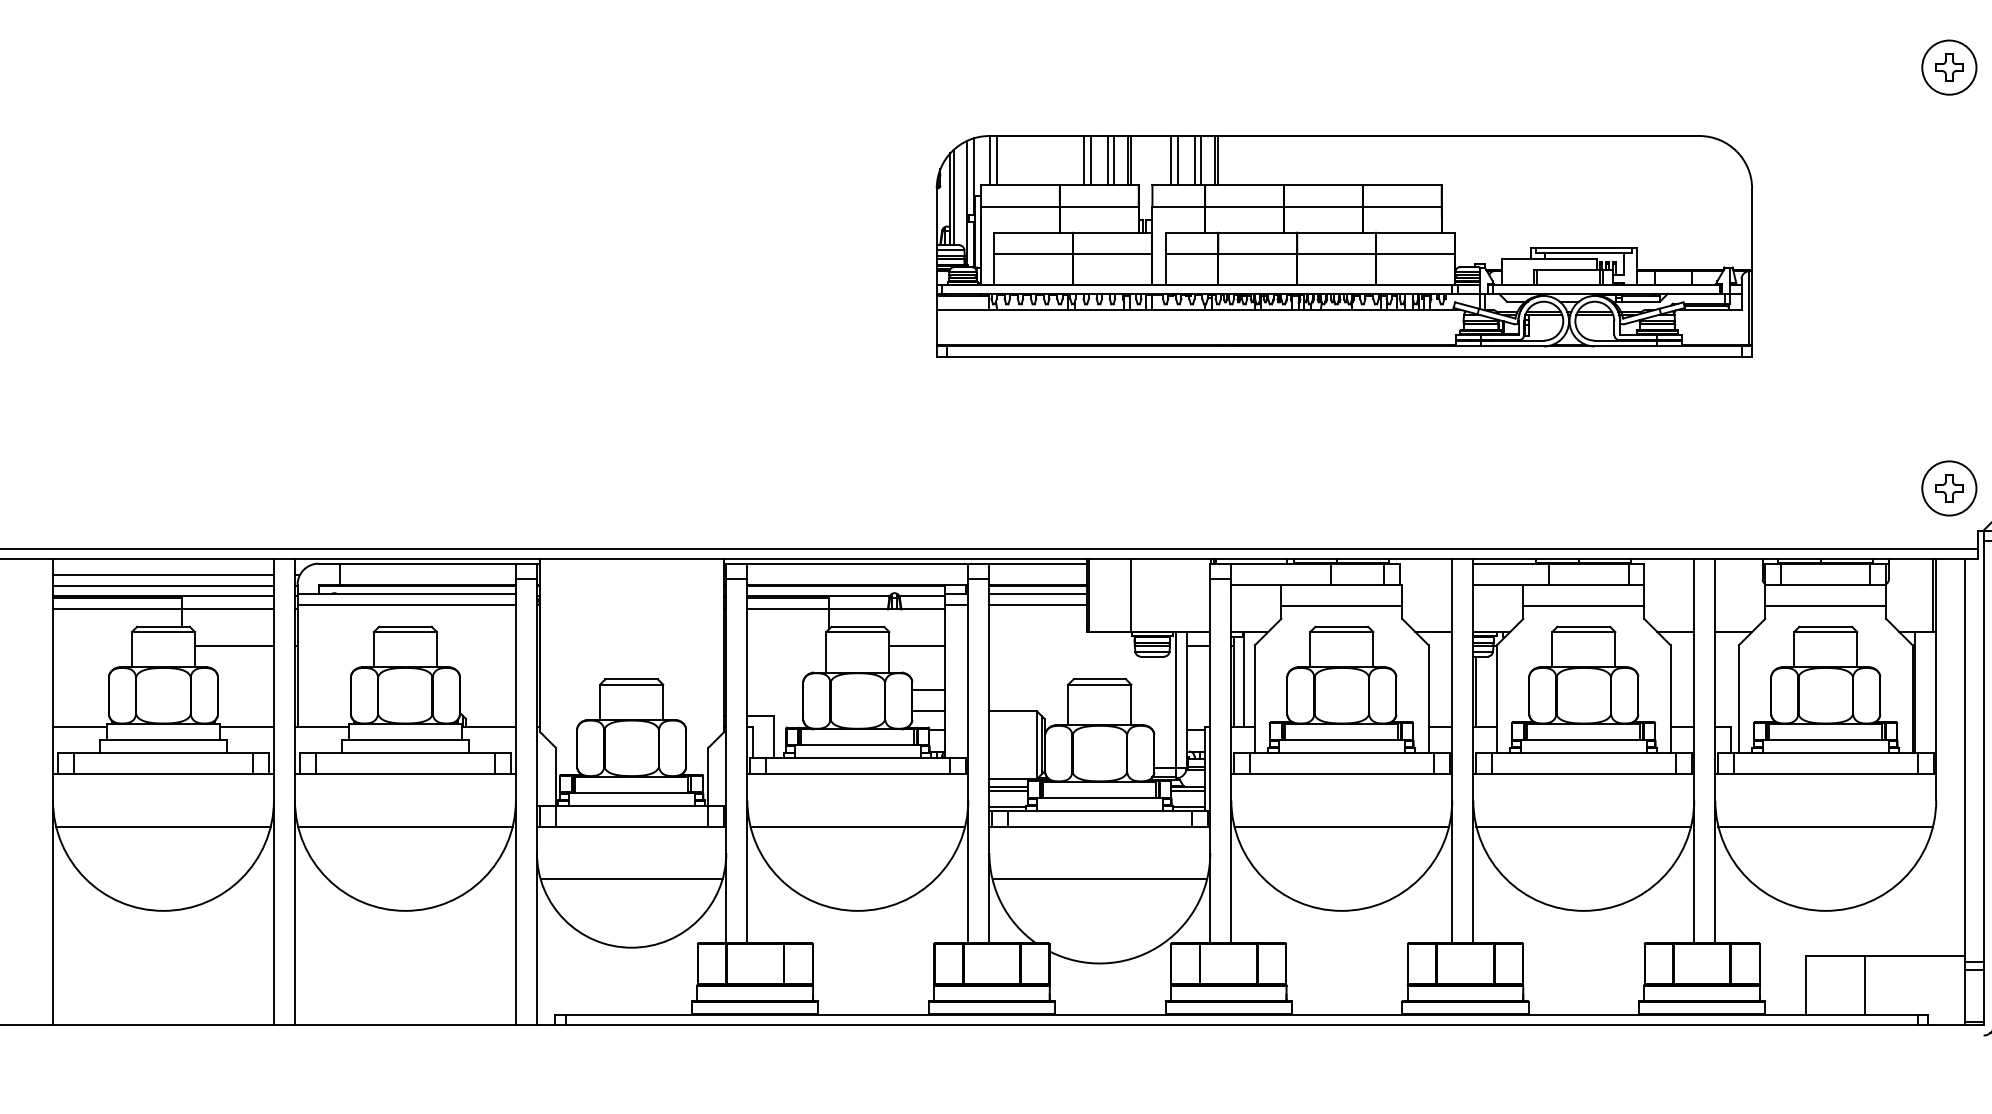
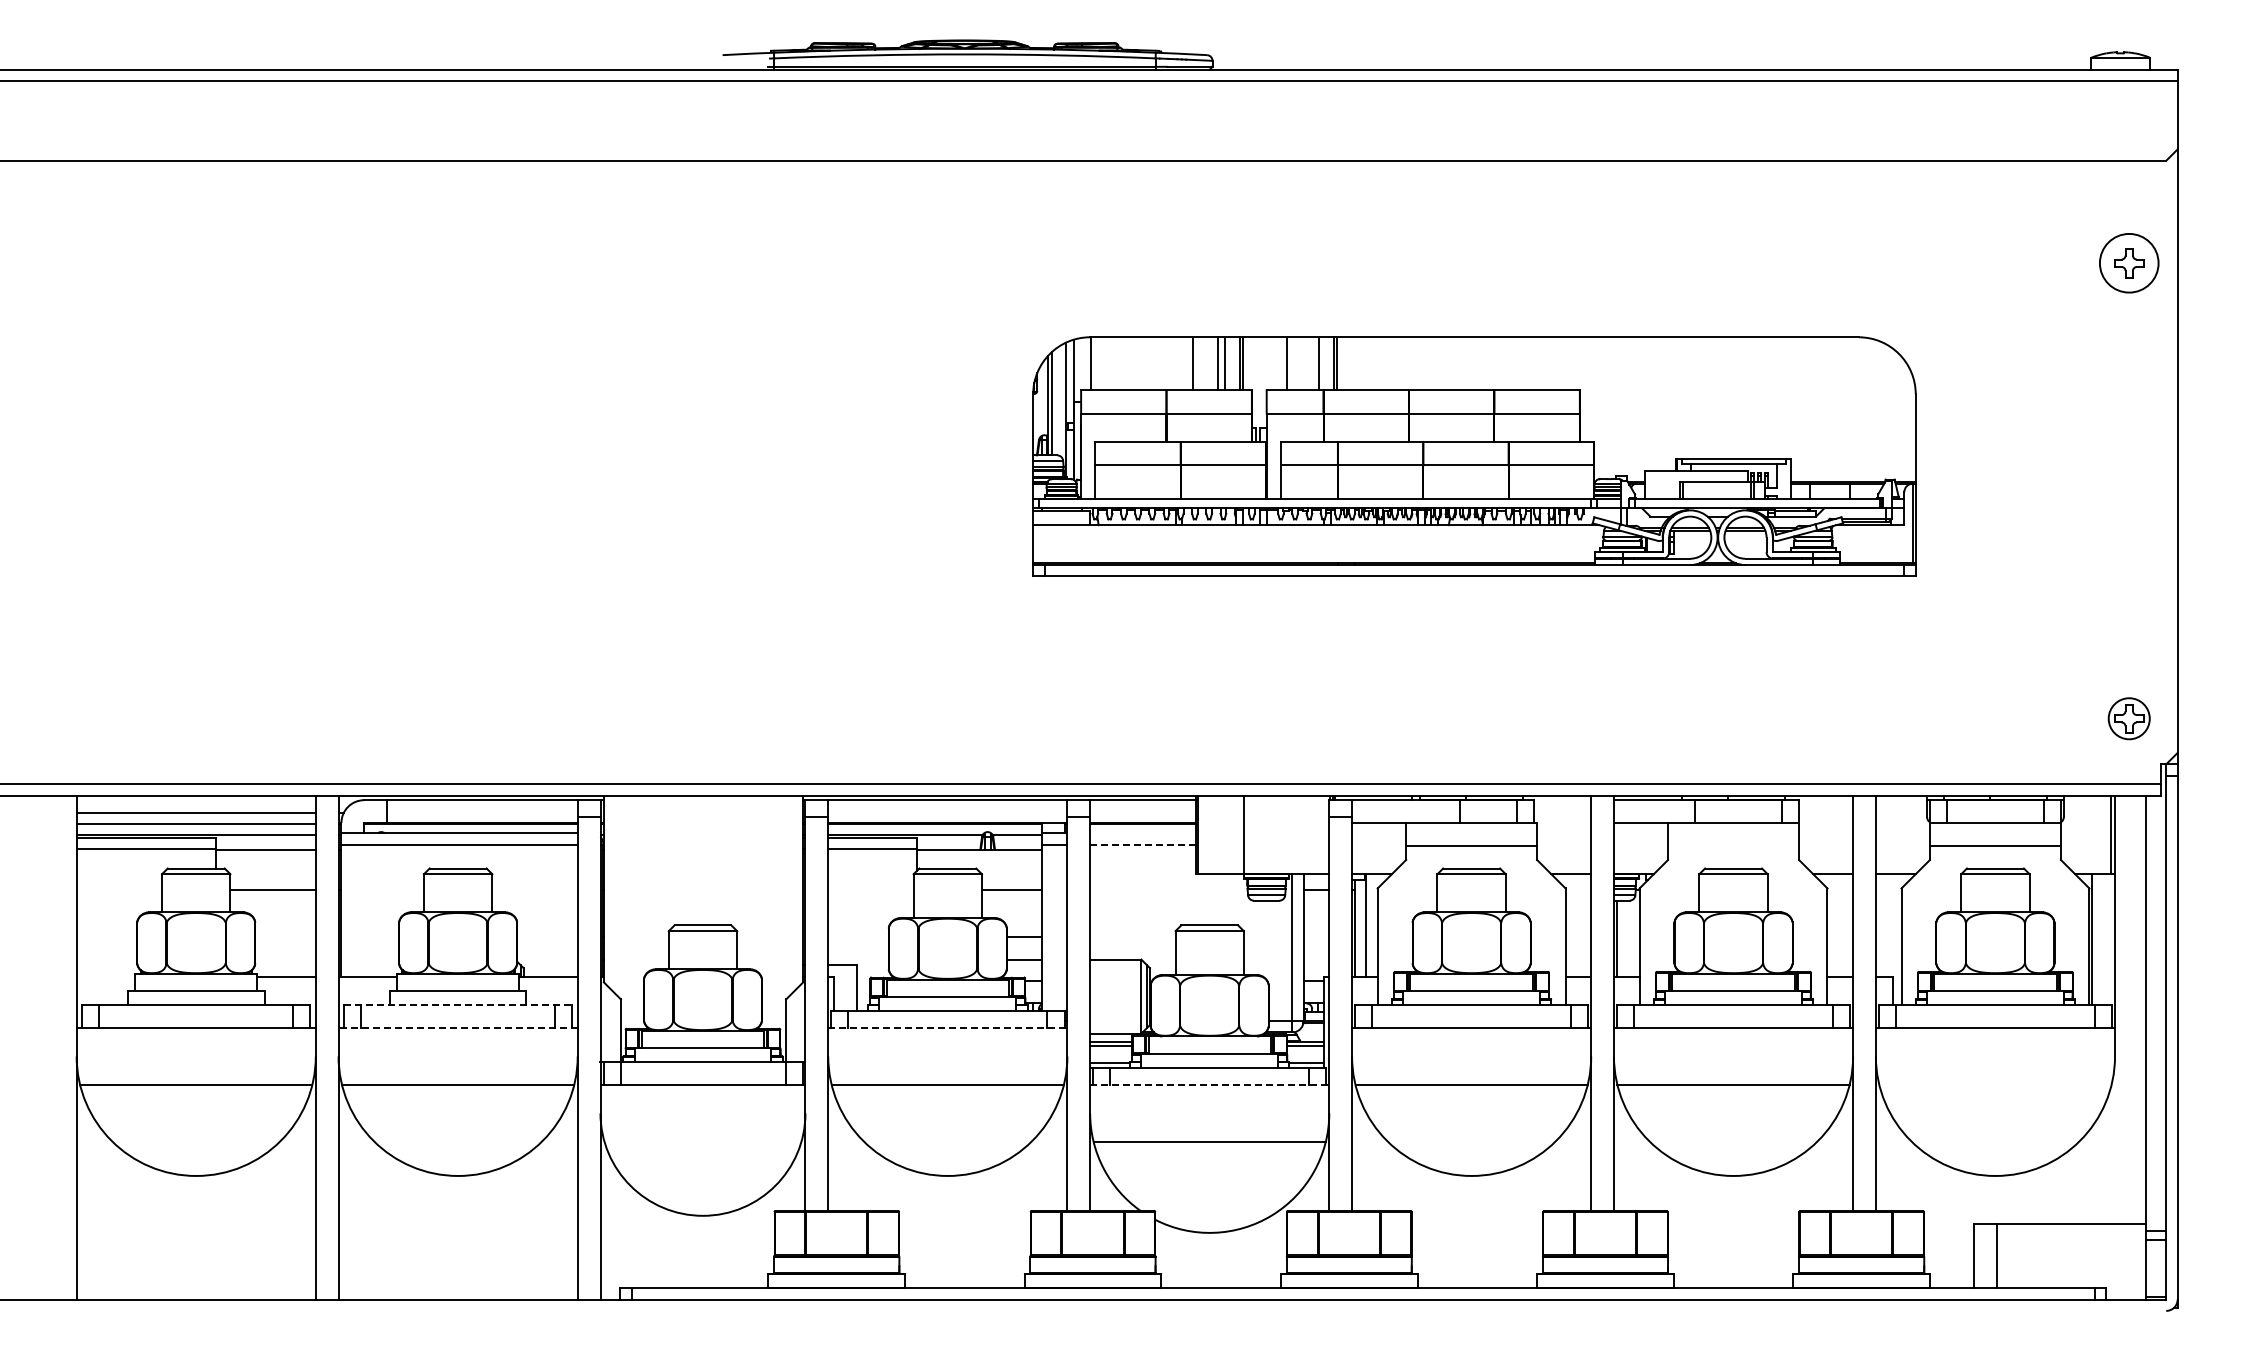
line: (997, 160) -> (1098, 363), removed
line: (1091, 160) -> (1200, 363), removed
line: (1177, 160) -> (1293, 363), removed
line: (1194, 160) -> (1312, 363), removed
circle: (1948, 488) -> (2128, 718), size x0.7
line: (1037, 594) -> (1142, 833), removed
line: (1037, 604) -> (1142, 844), solid -> dashed
line: (1583, 605) -> (1733, 845), removed
line: (79, 726) -> (105, 976), removed
line: (405, 753) -> (458, 1005), solid -> dashed
line: (405, 773) -> (458, 1027), solid -> dashed
line: (857, 773) -> (947, 1027), solid -> dashed
line: (1099, 826) -> (1209, 1084), solid -> dashed
line: (1825, 826) -> (1995, 1084), removed
line: (631, 879) -> (702, 1141), removed
line: (1865, 985) -> (1997, 1256), moved

